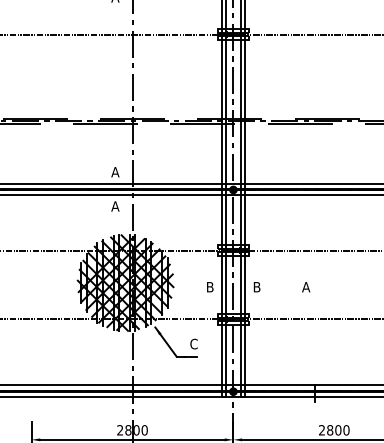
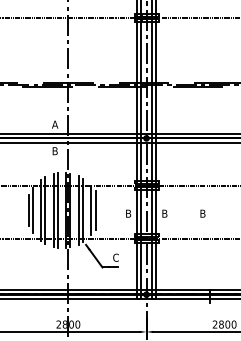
text: (115, 206) -> (55, 151), A -> B
hatch: (125, 282) -> (62, 210), removed
text: (306, 287) -> (203, 213), A -> B

